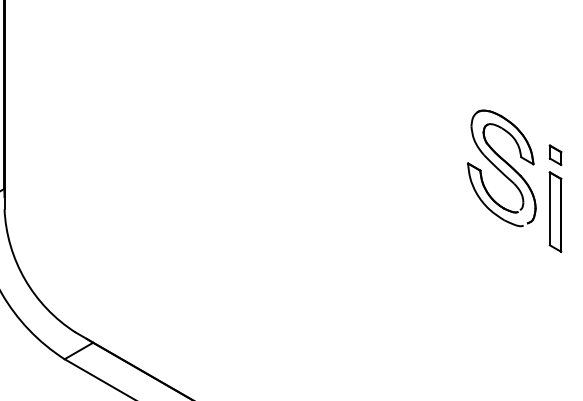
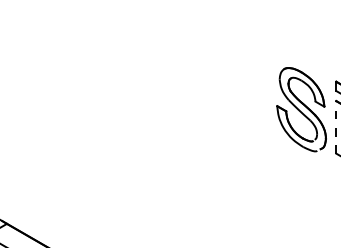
part: (501, 168) -> (301, 109), moved
line: (549, 208) -> (335, 127), solid -> dashed

